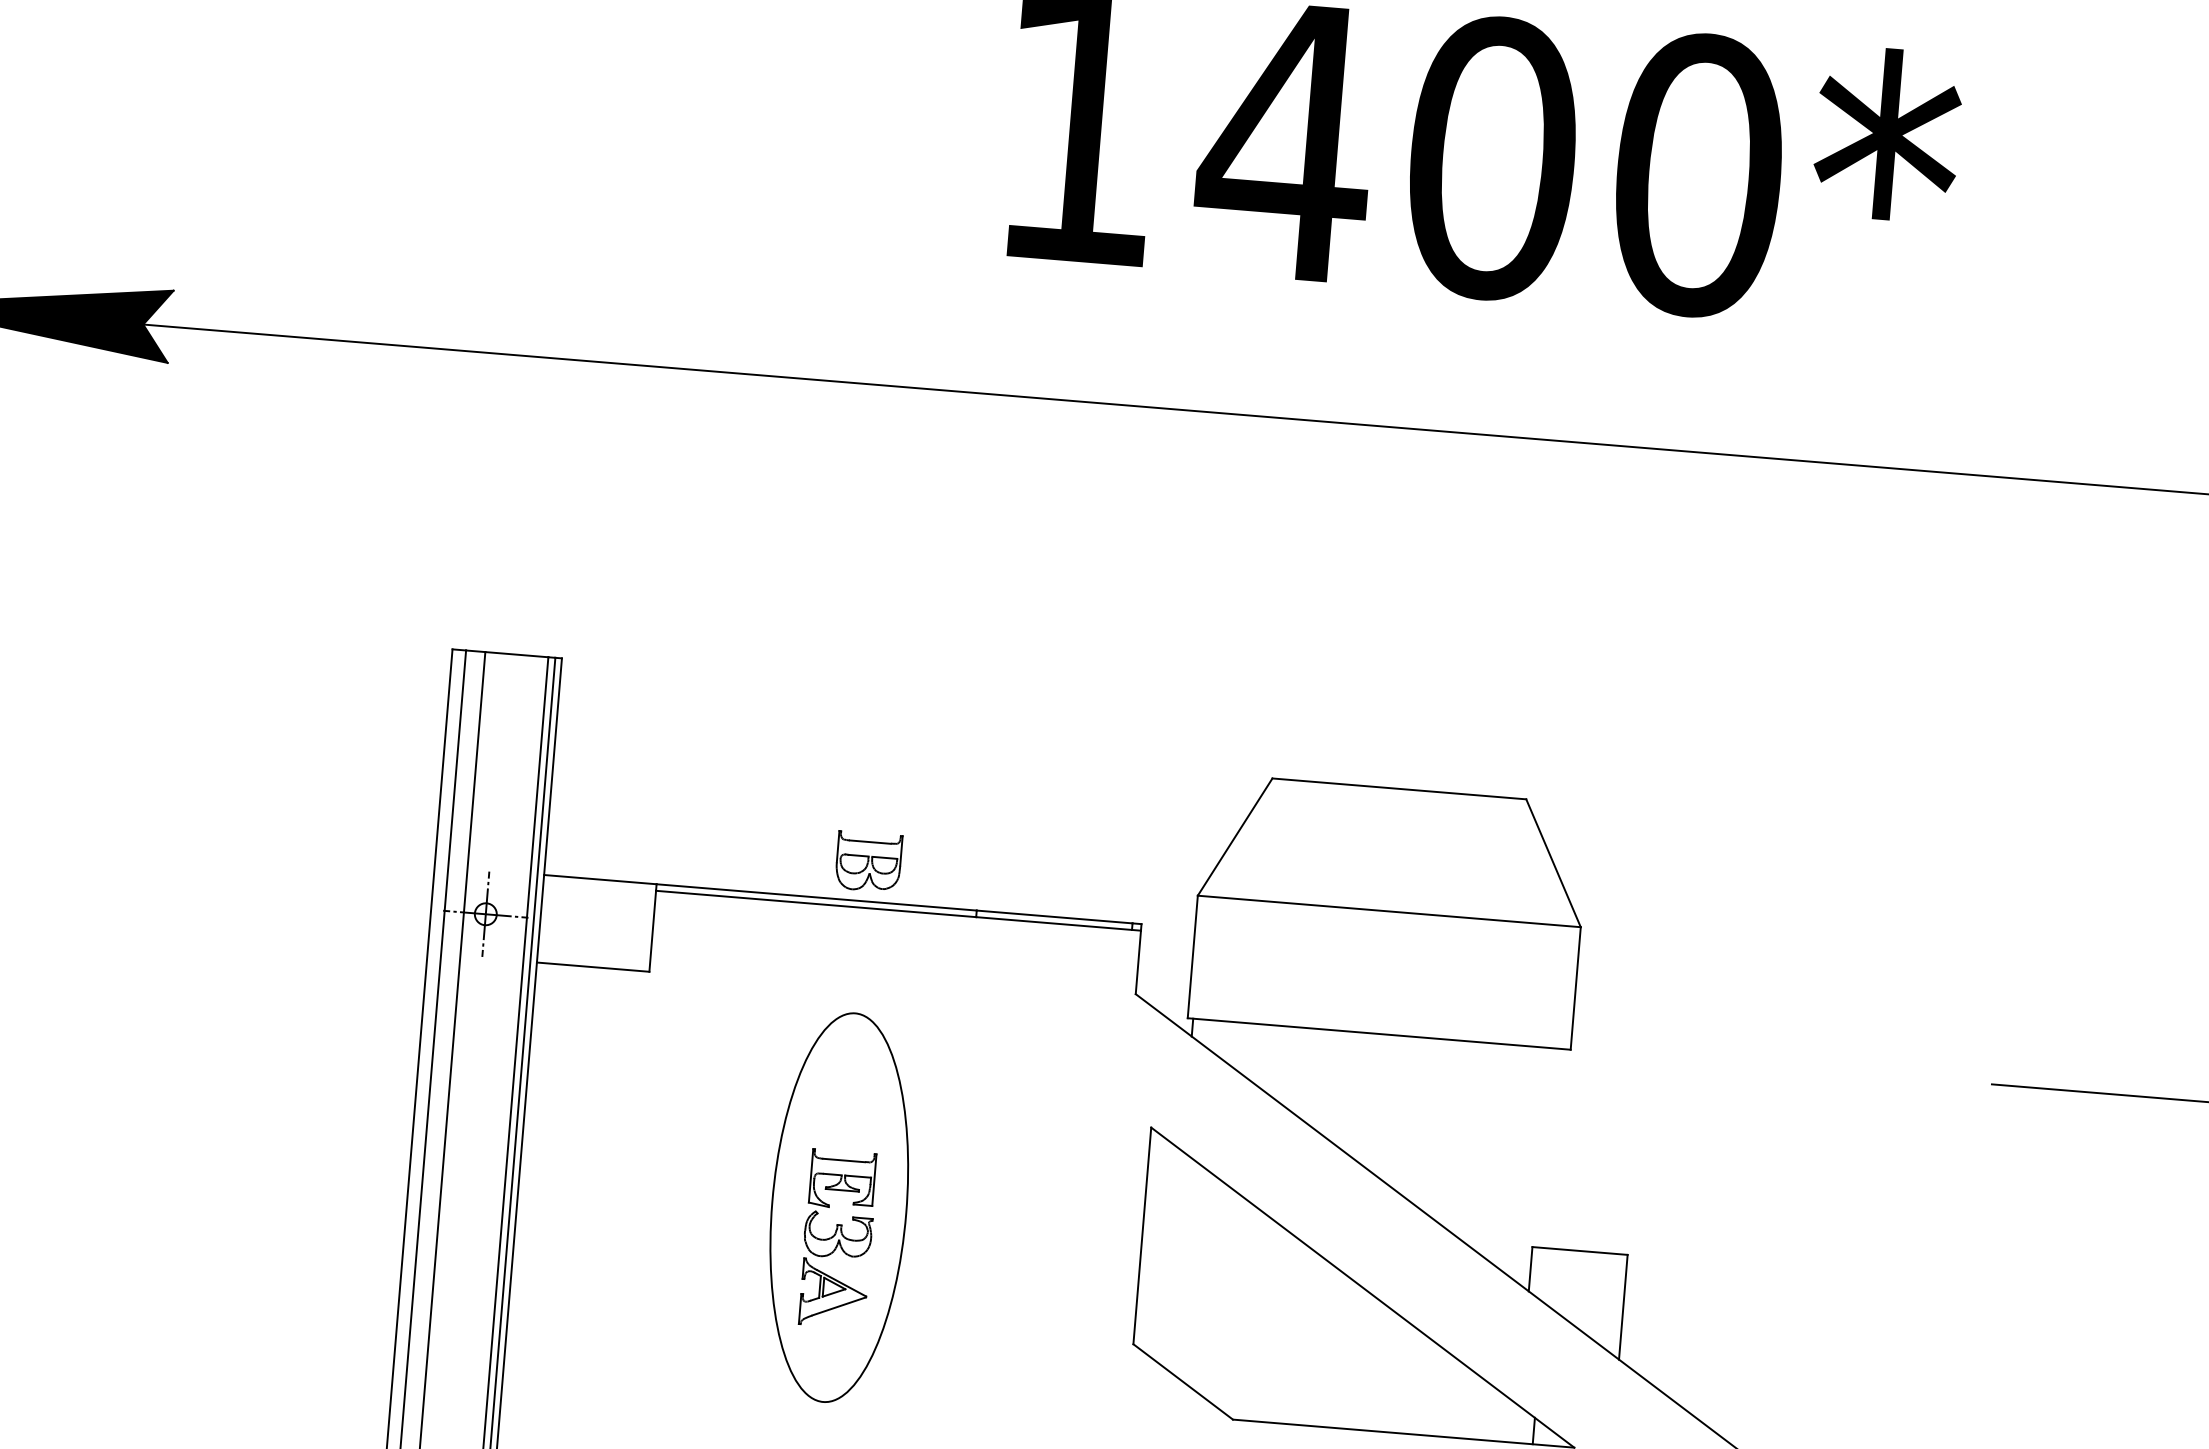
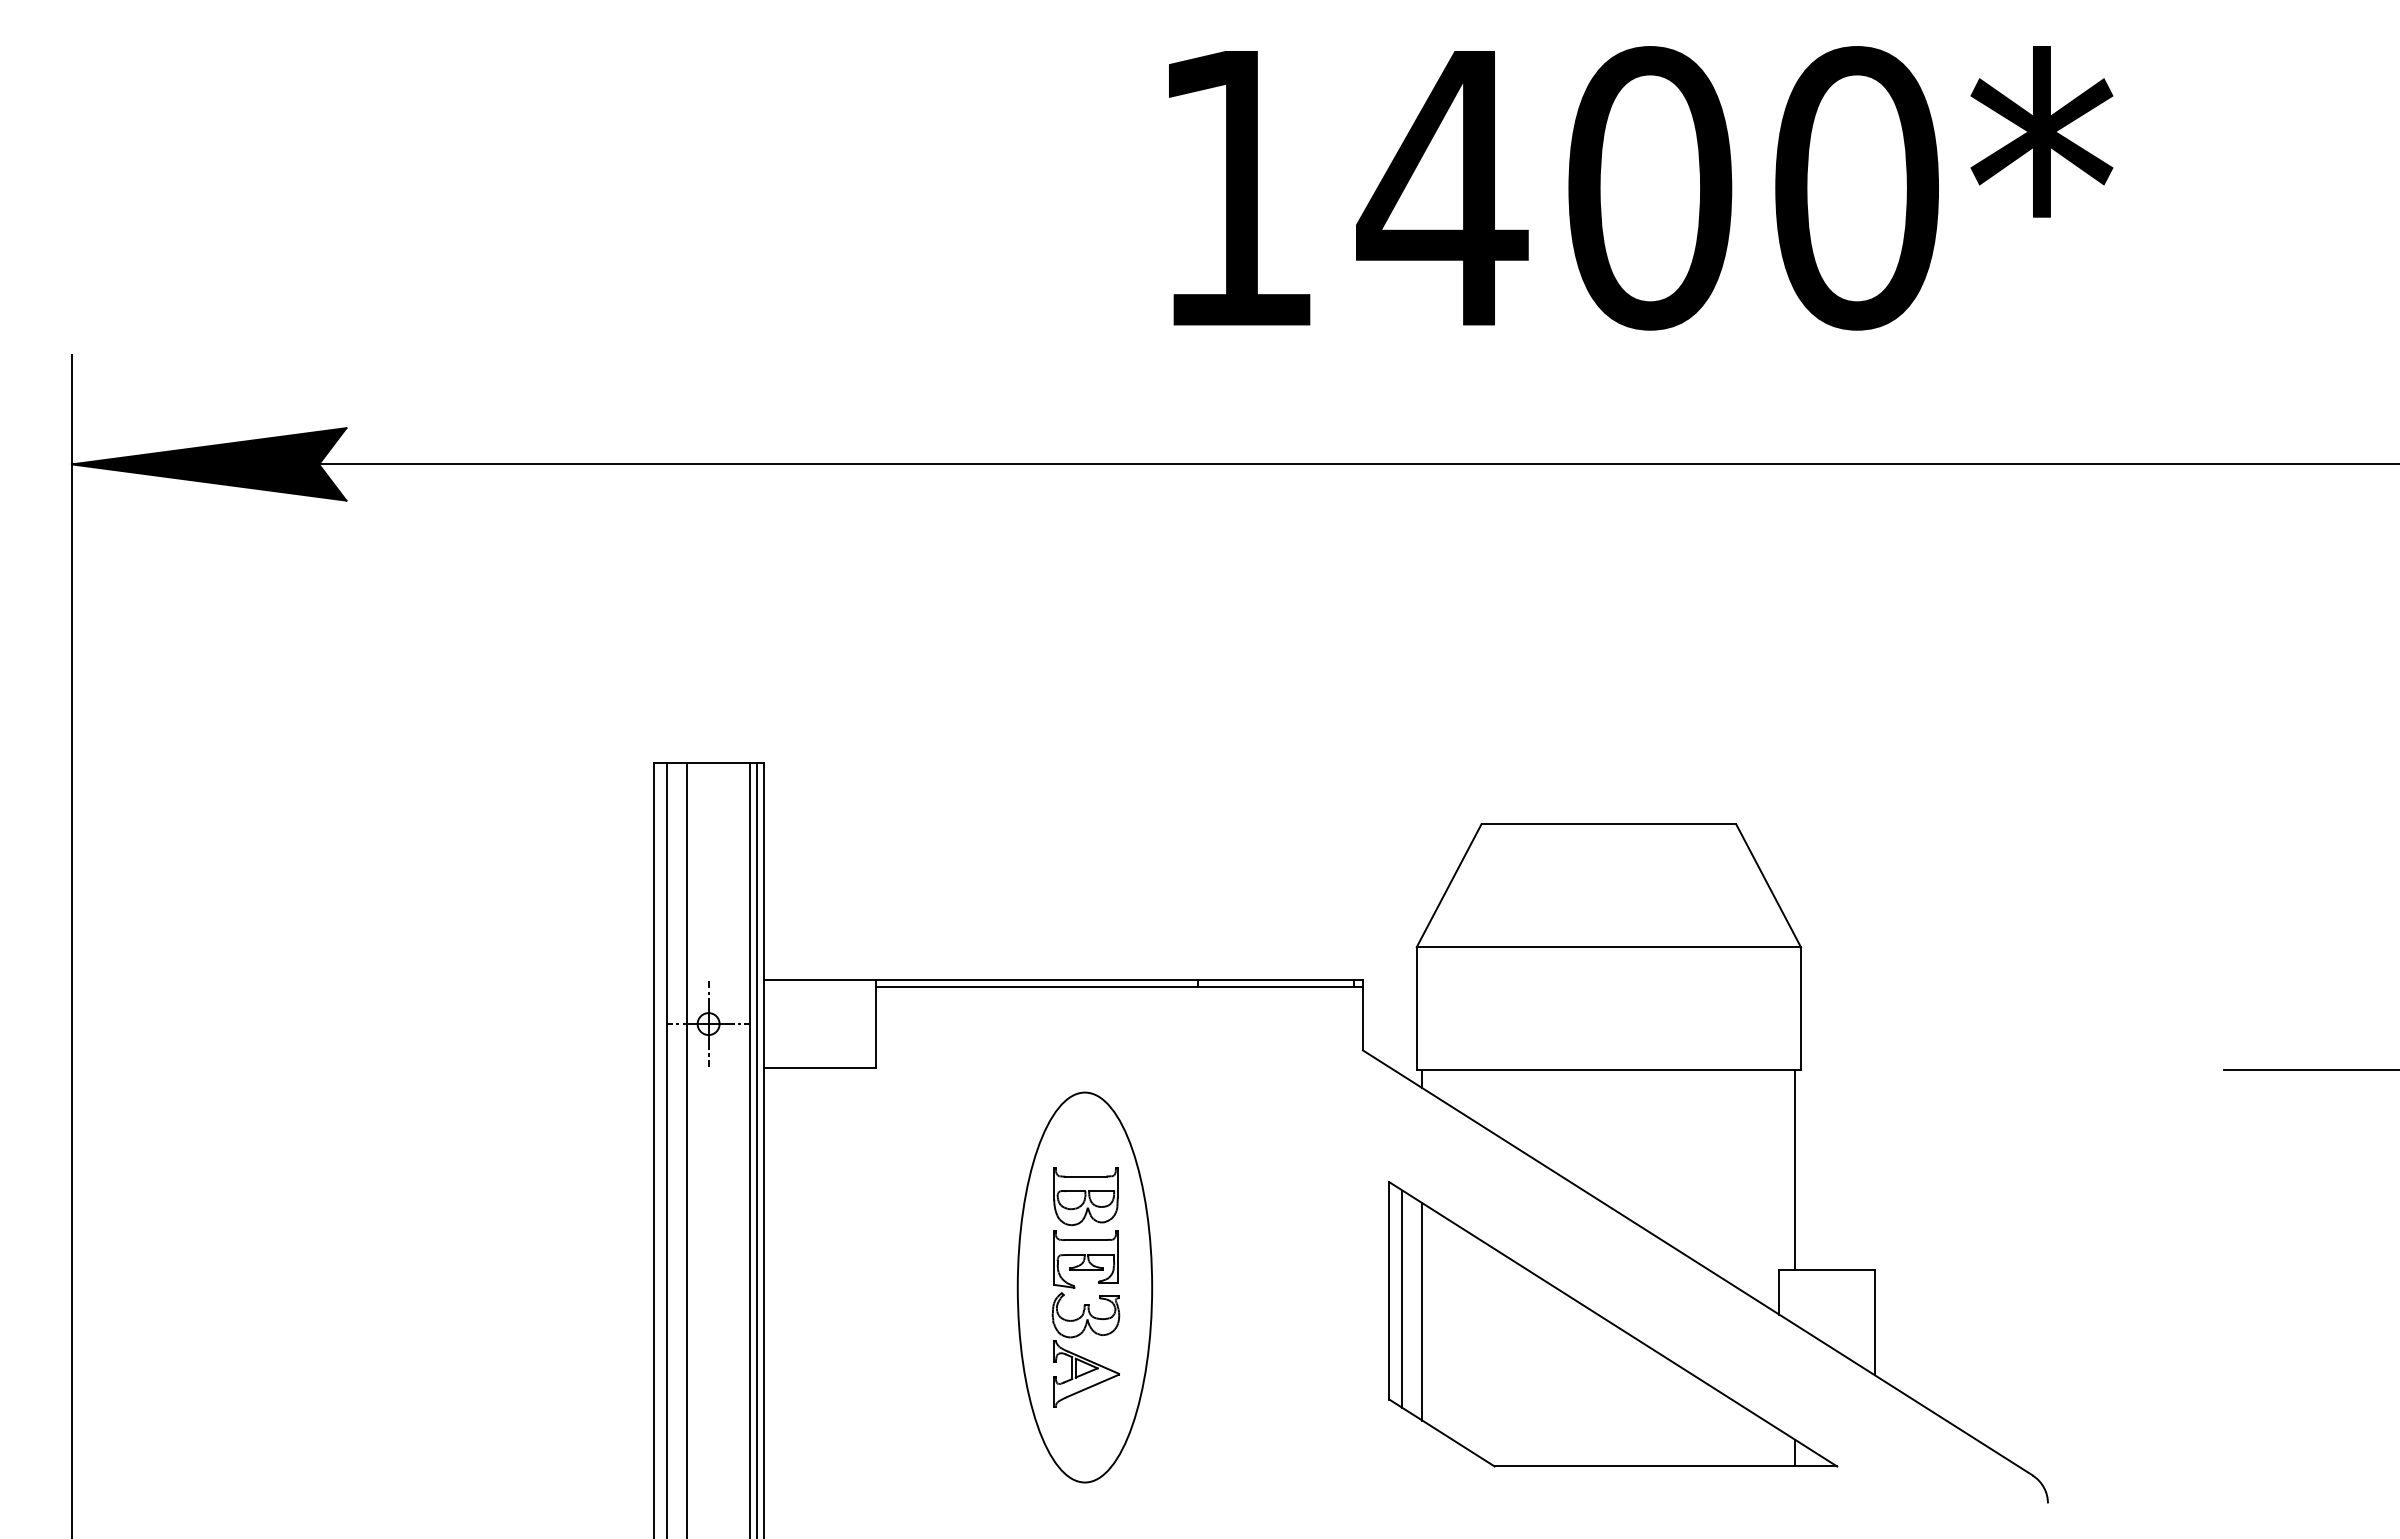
part: (868, 861) -> (1085, 1196), moved
line: (1557, 1148) -> (1795, 1169), added
line: (1154, 1245) -> (1402, 1299), added
line: (1173, 1259) -> (1422, 1311), added

